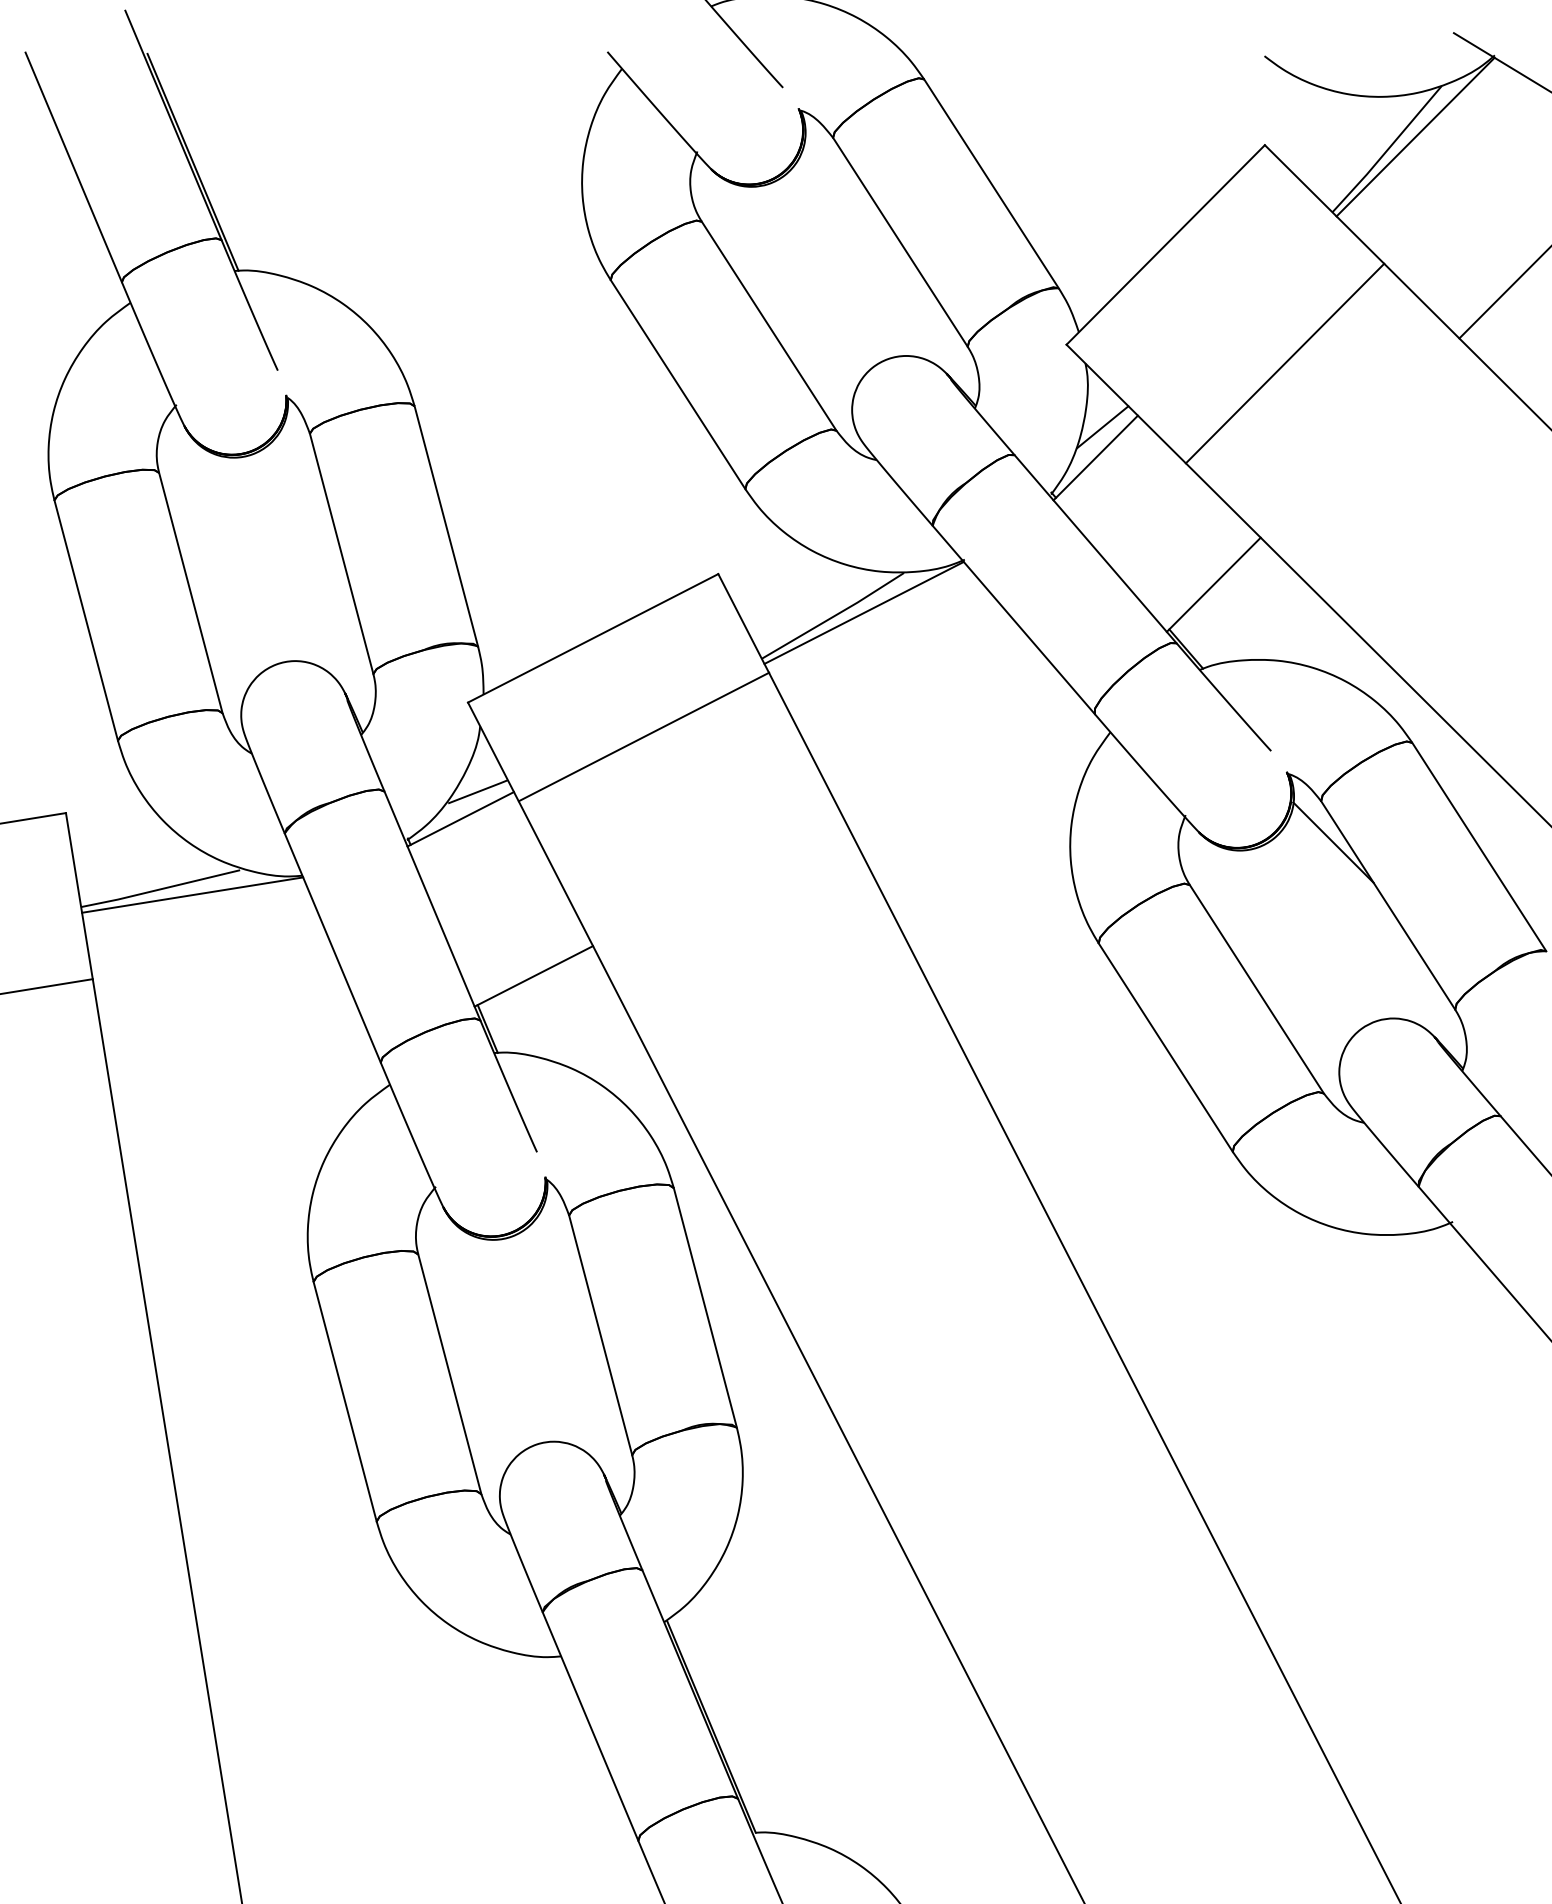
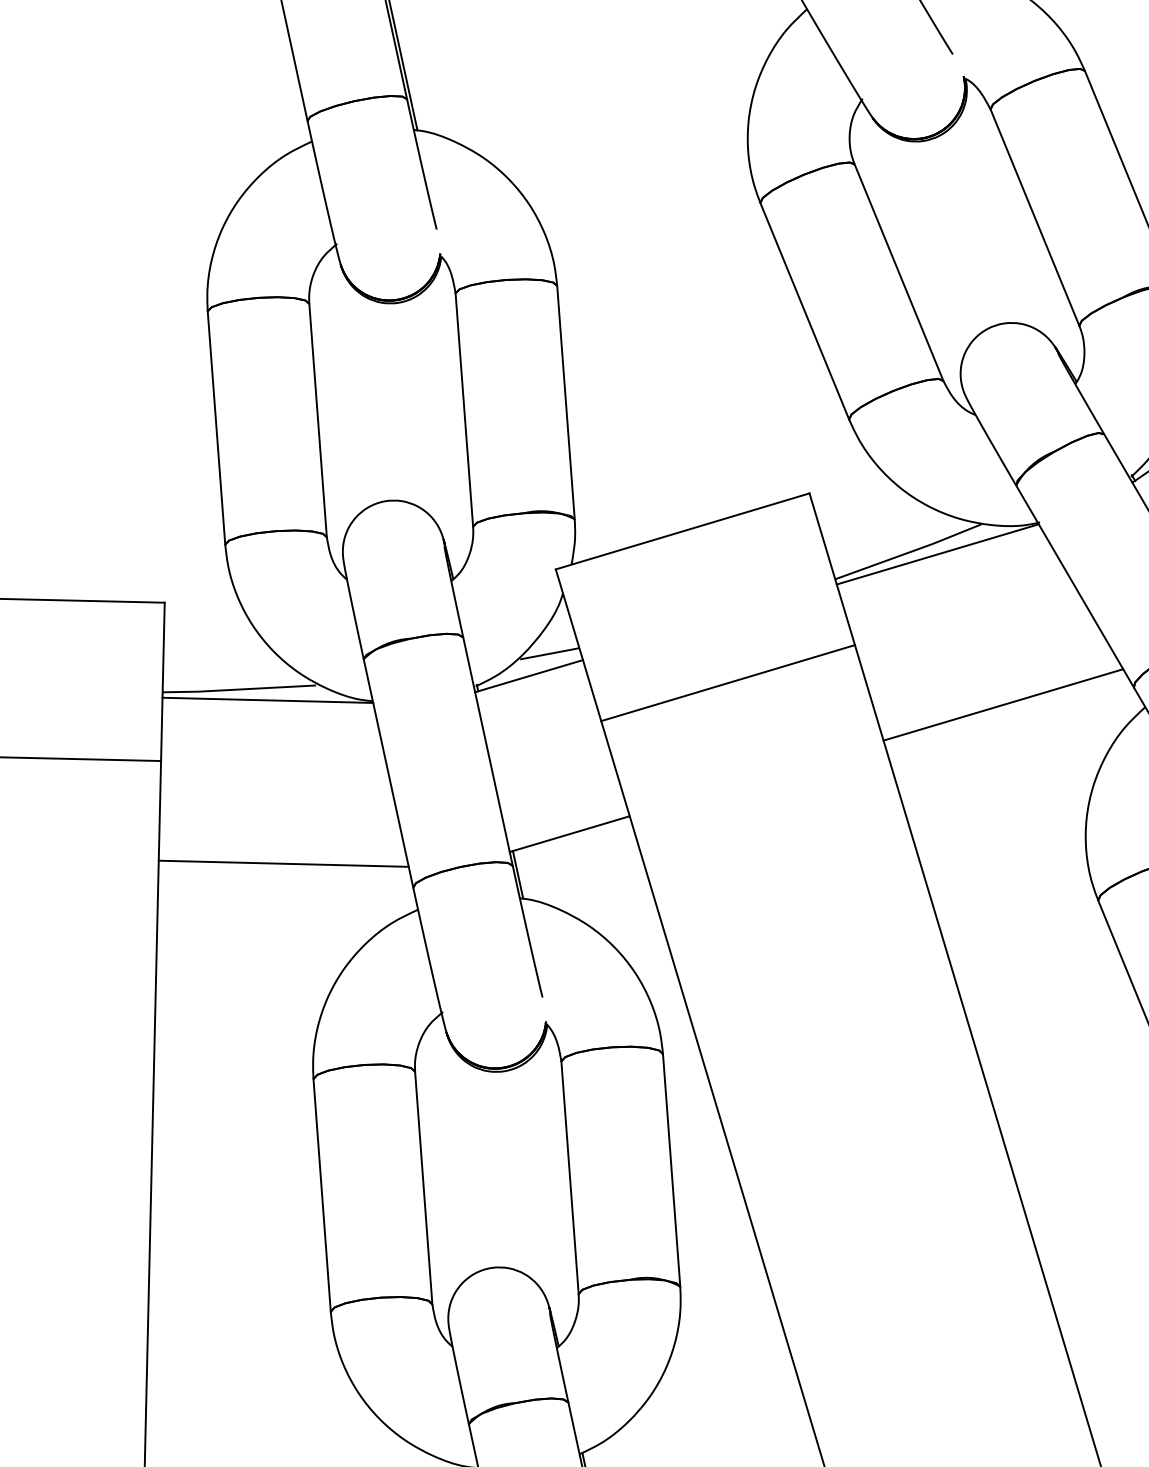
line: (643, 736) -> (727, 682), moved
line: (961, 756) -> (1003, 703), added
line: (240, 1062) -> (283, 863), added

